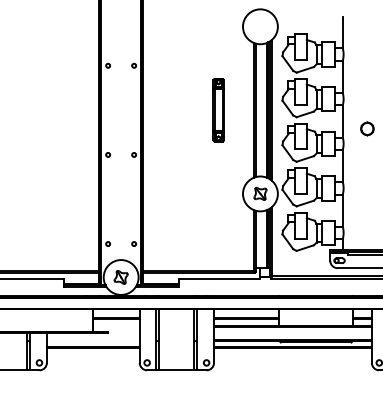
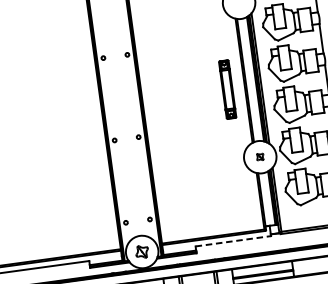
part: (218, 110) -> (227, 89), moved
part: (260, 193) -> (260, 156), size x0.6
line: (219, 279) -> (233, 241), solid -> dashed

